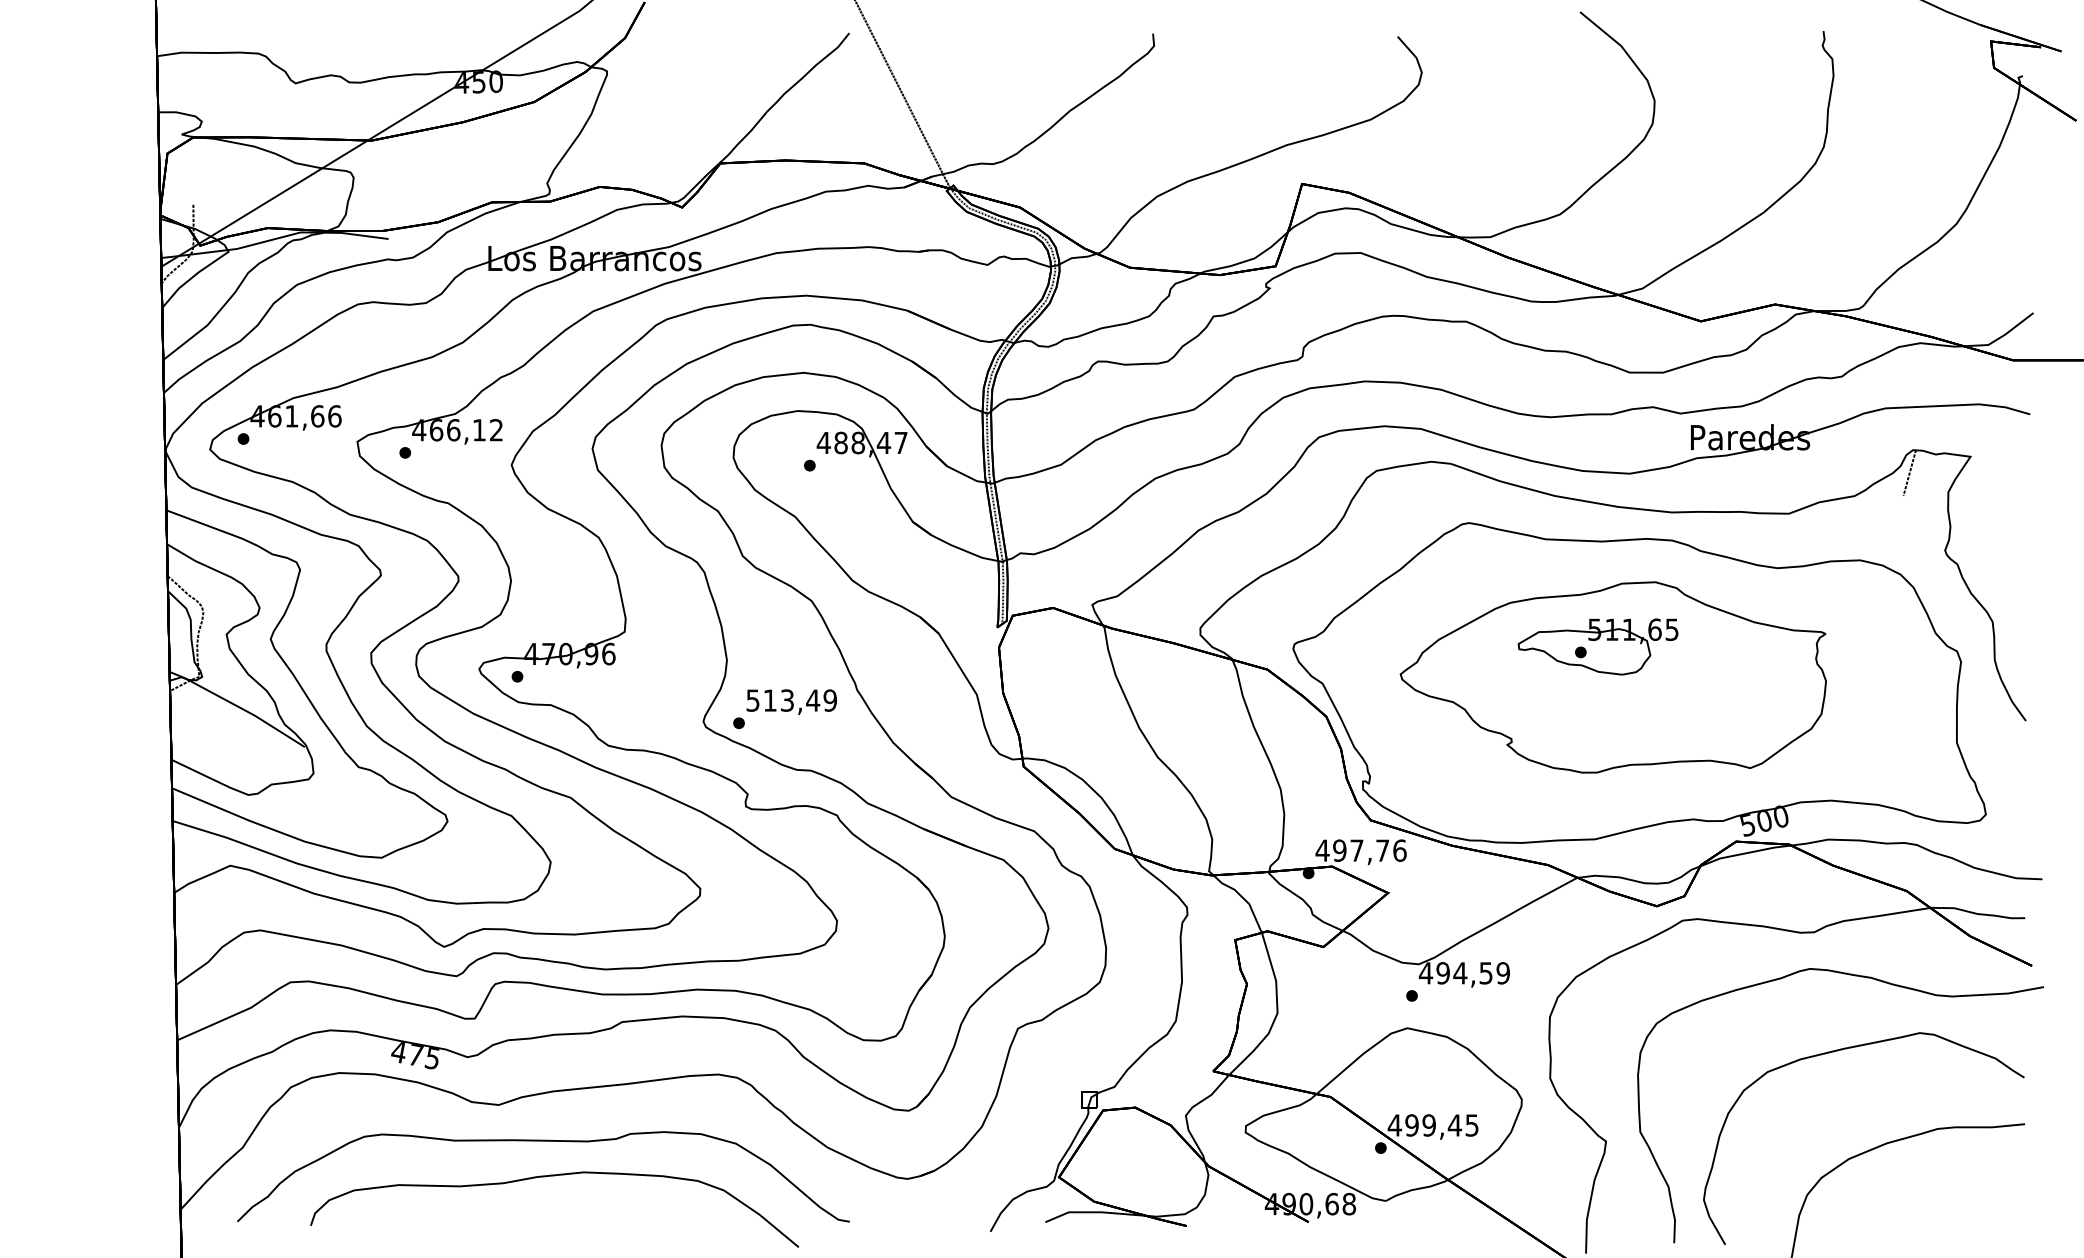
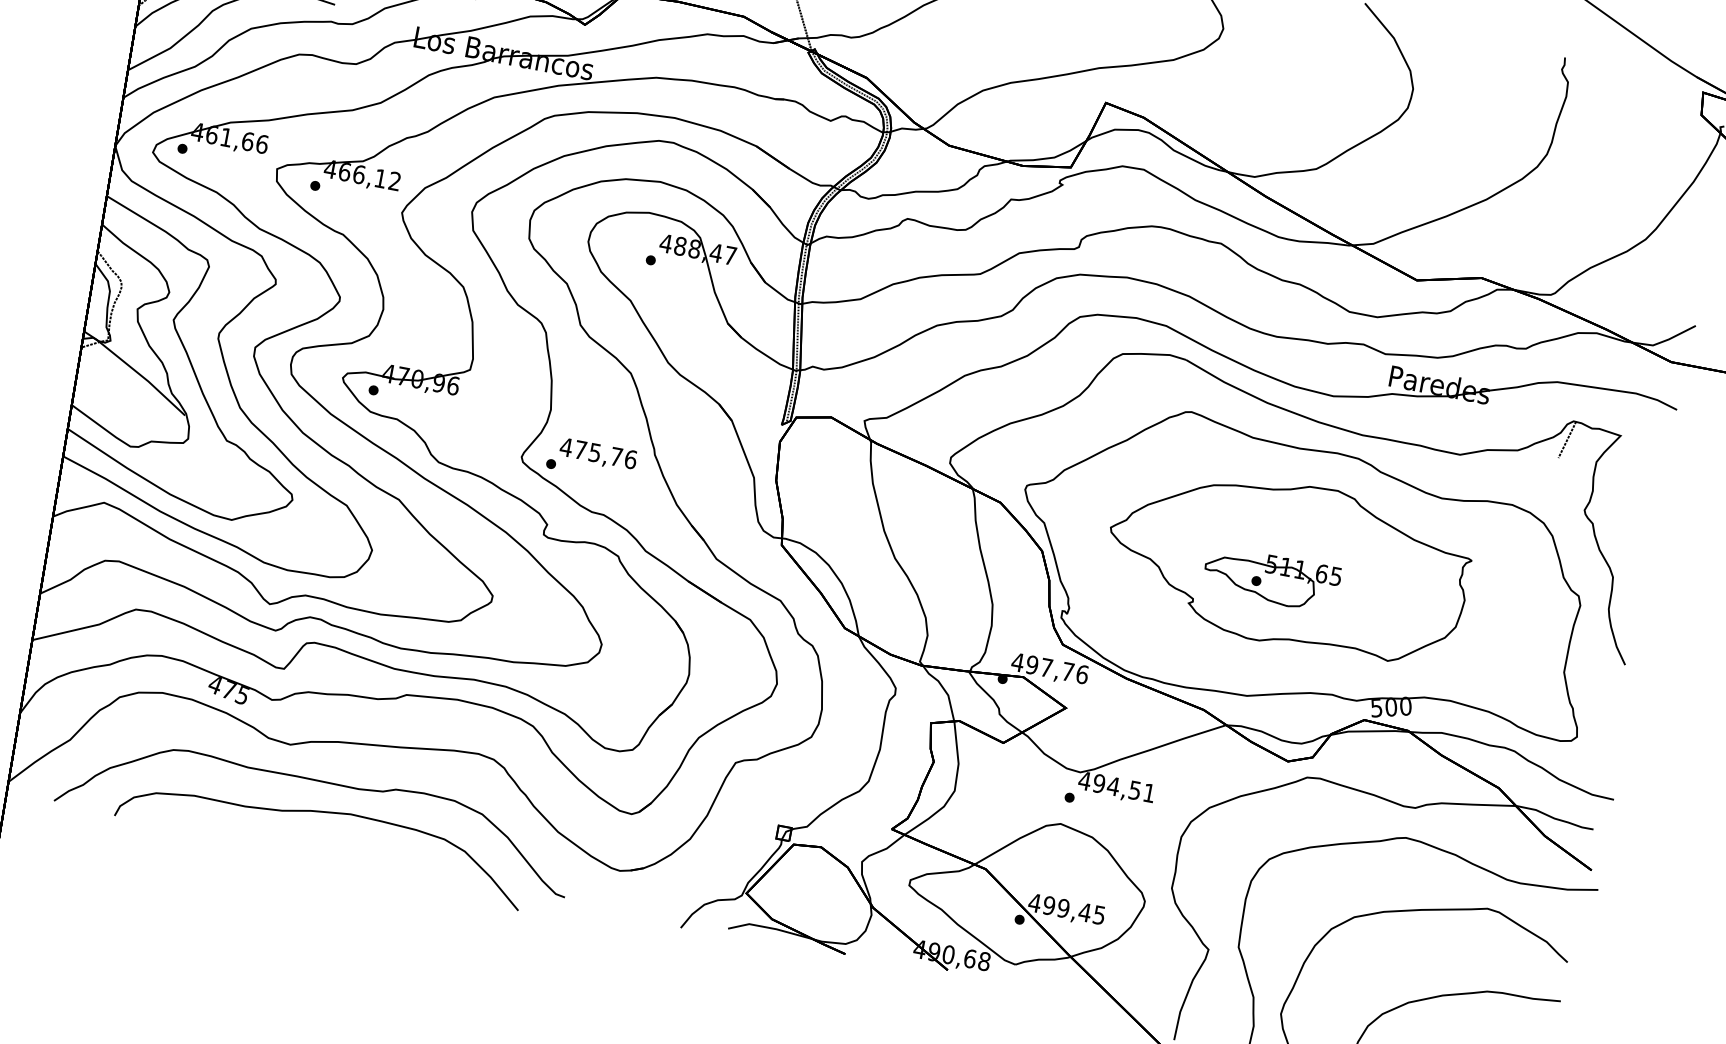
part: (1597, 646) -> (1271, 578), moved
text: (791, 700) -> (598, 453), 513,49 -> 475,76
text: (1502, 973) -> (1148, 793), 494,59 -> 494,51

